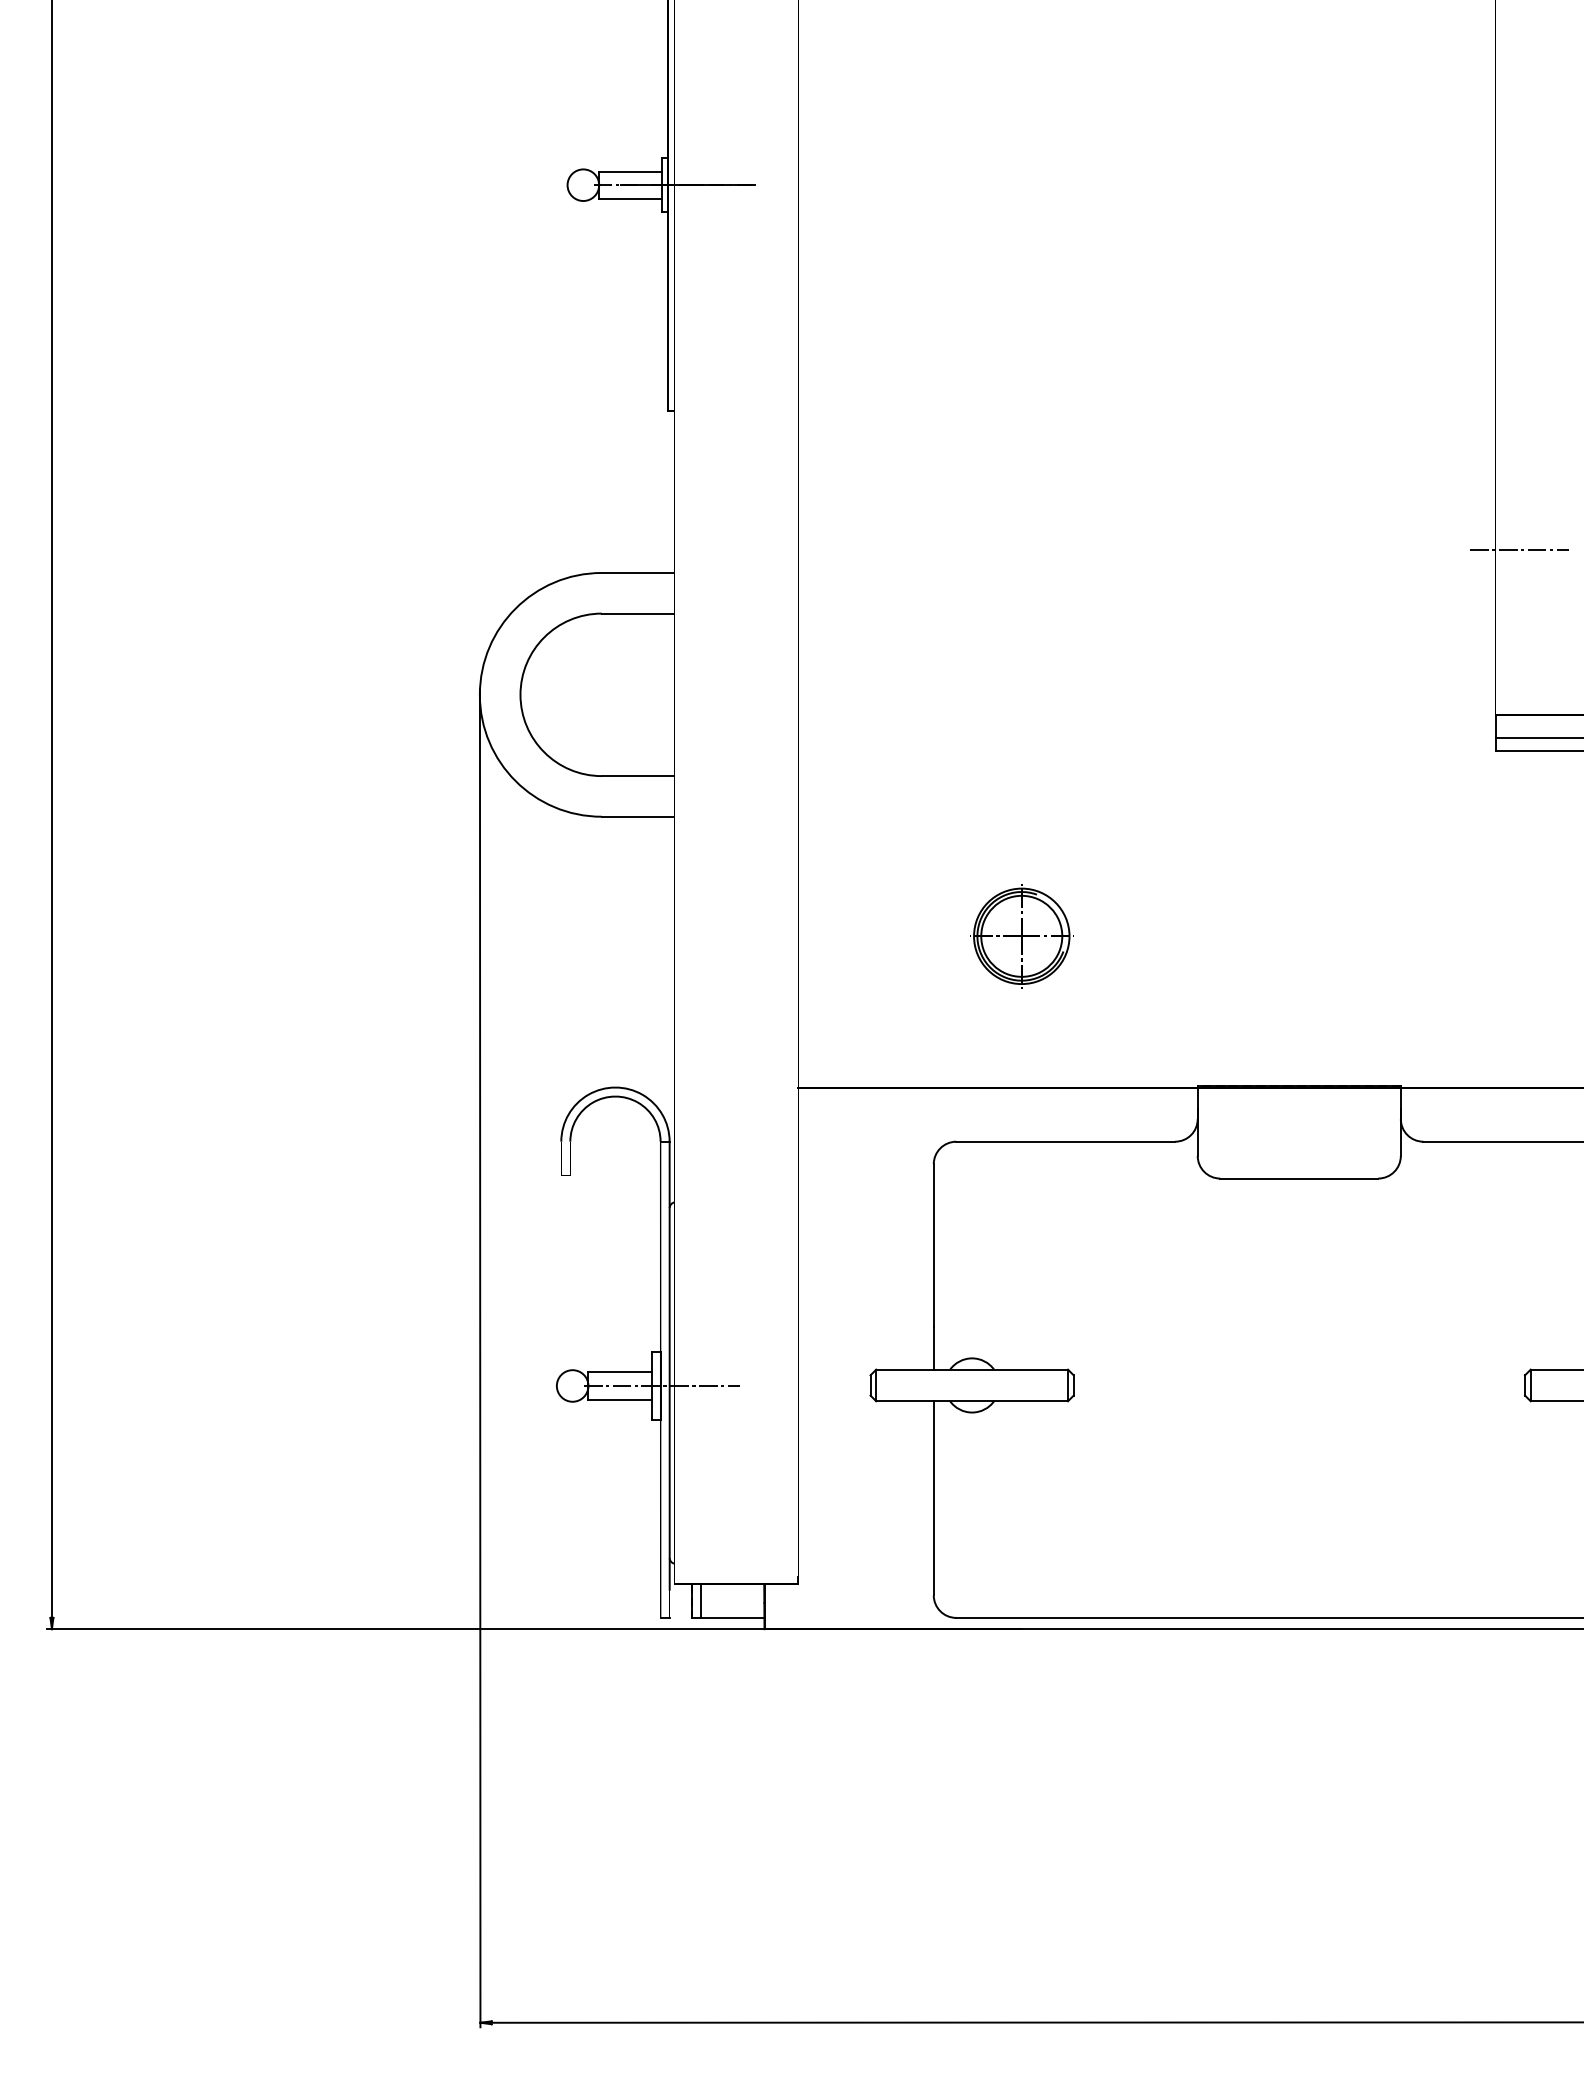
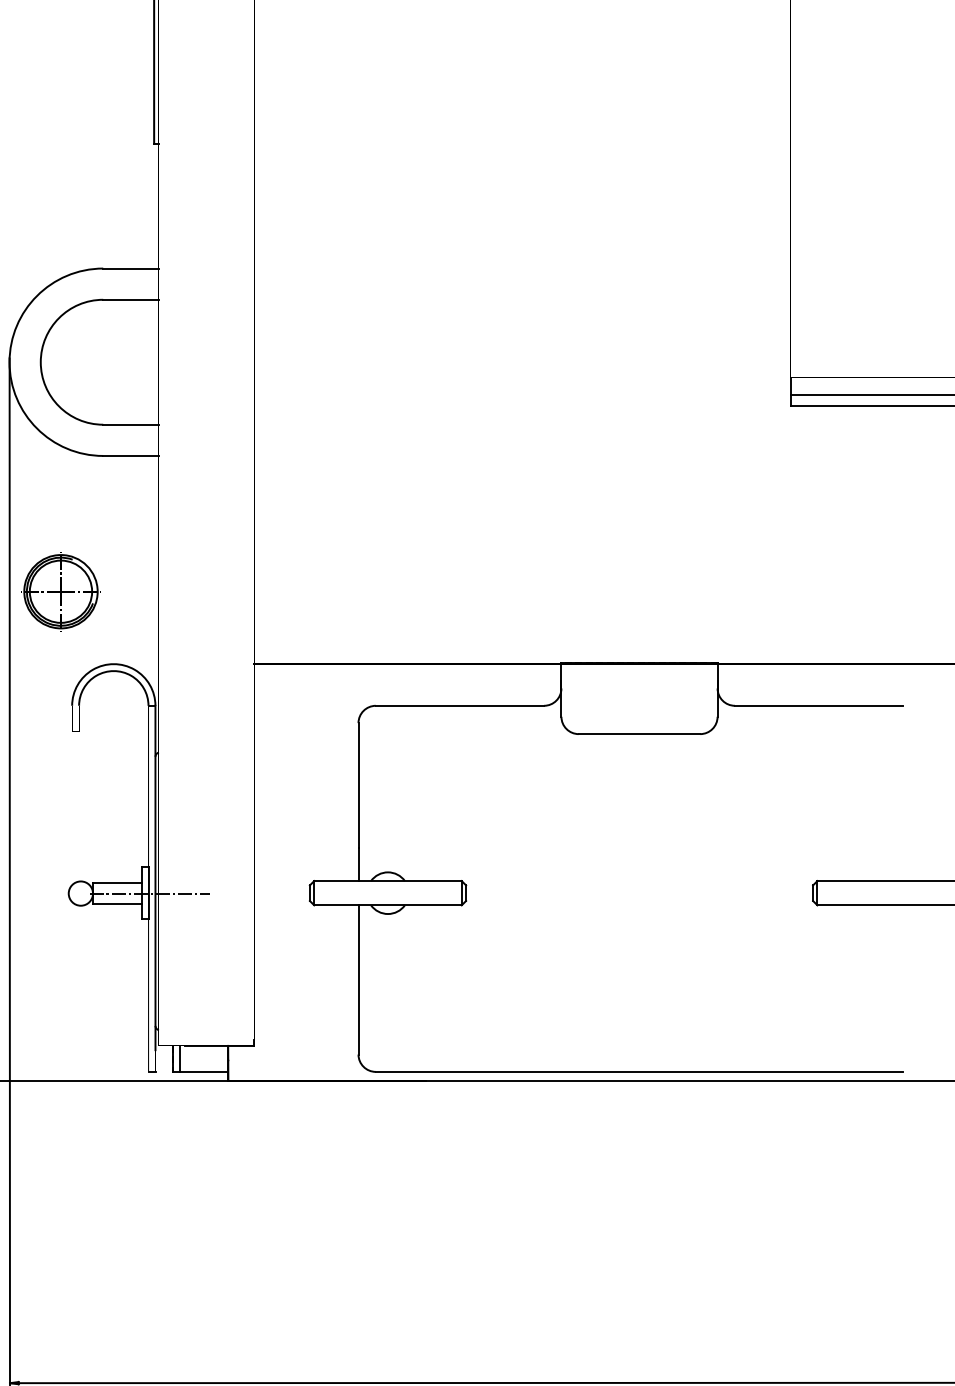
line: (1519, 550) -> (808, 251), removed
part: (1021, 936) -> (60, 591), moved

